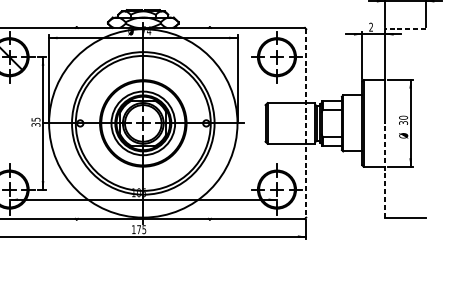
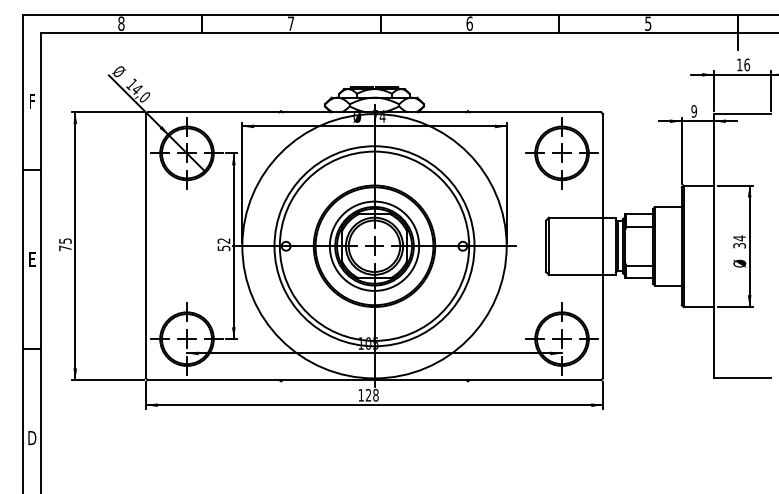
text: (371, 27) -> (694, 111), 2 -> 9
line: (405, 29) -> (742, 114), dashed -> solid
text: (403, 117) -> (739, 238), 30 -> 34
text: (35, 122) -> (223, 244), 35 -> 52
line: (306, 123) -> (603, 246), dashed -> solid
line: (384, 169) -> (713, 311), dashed -> solid
text: (141, 229) -> (371, 394), 175 -> 128

